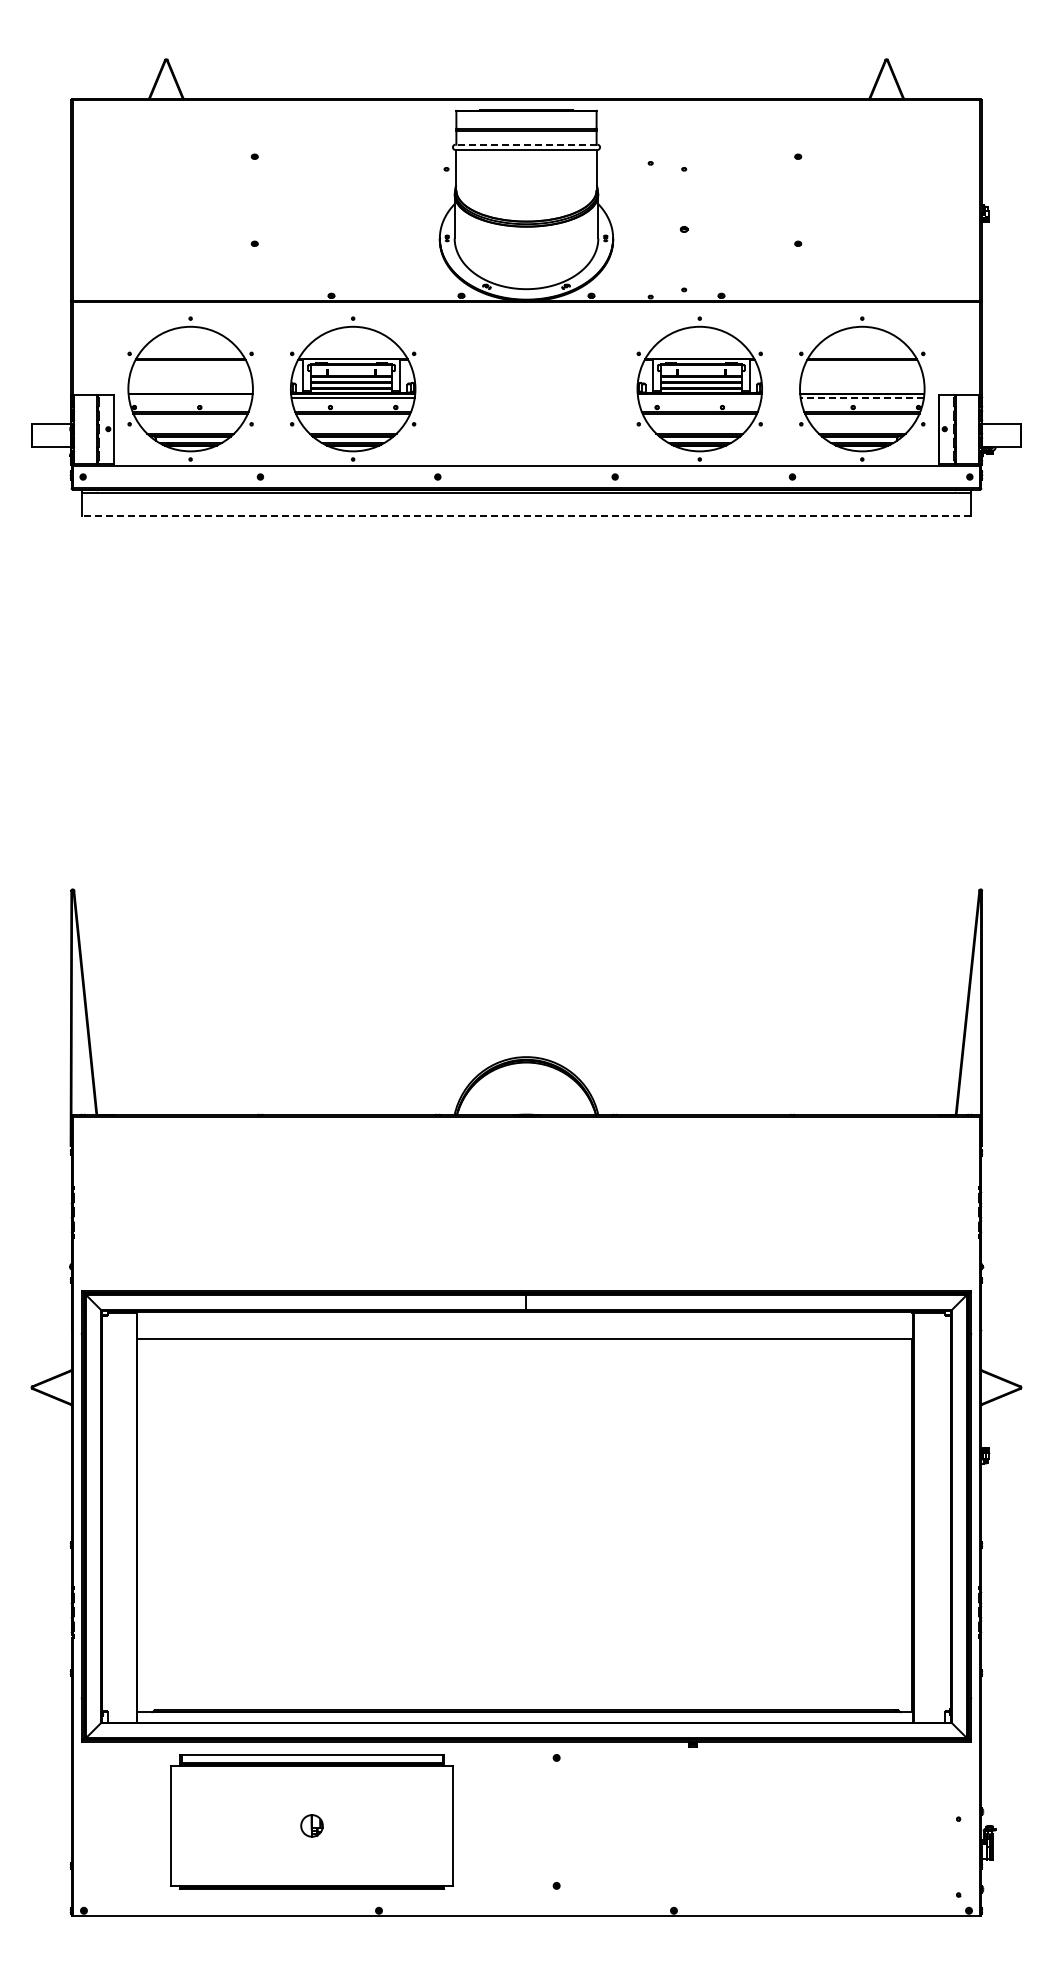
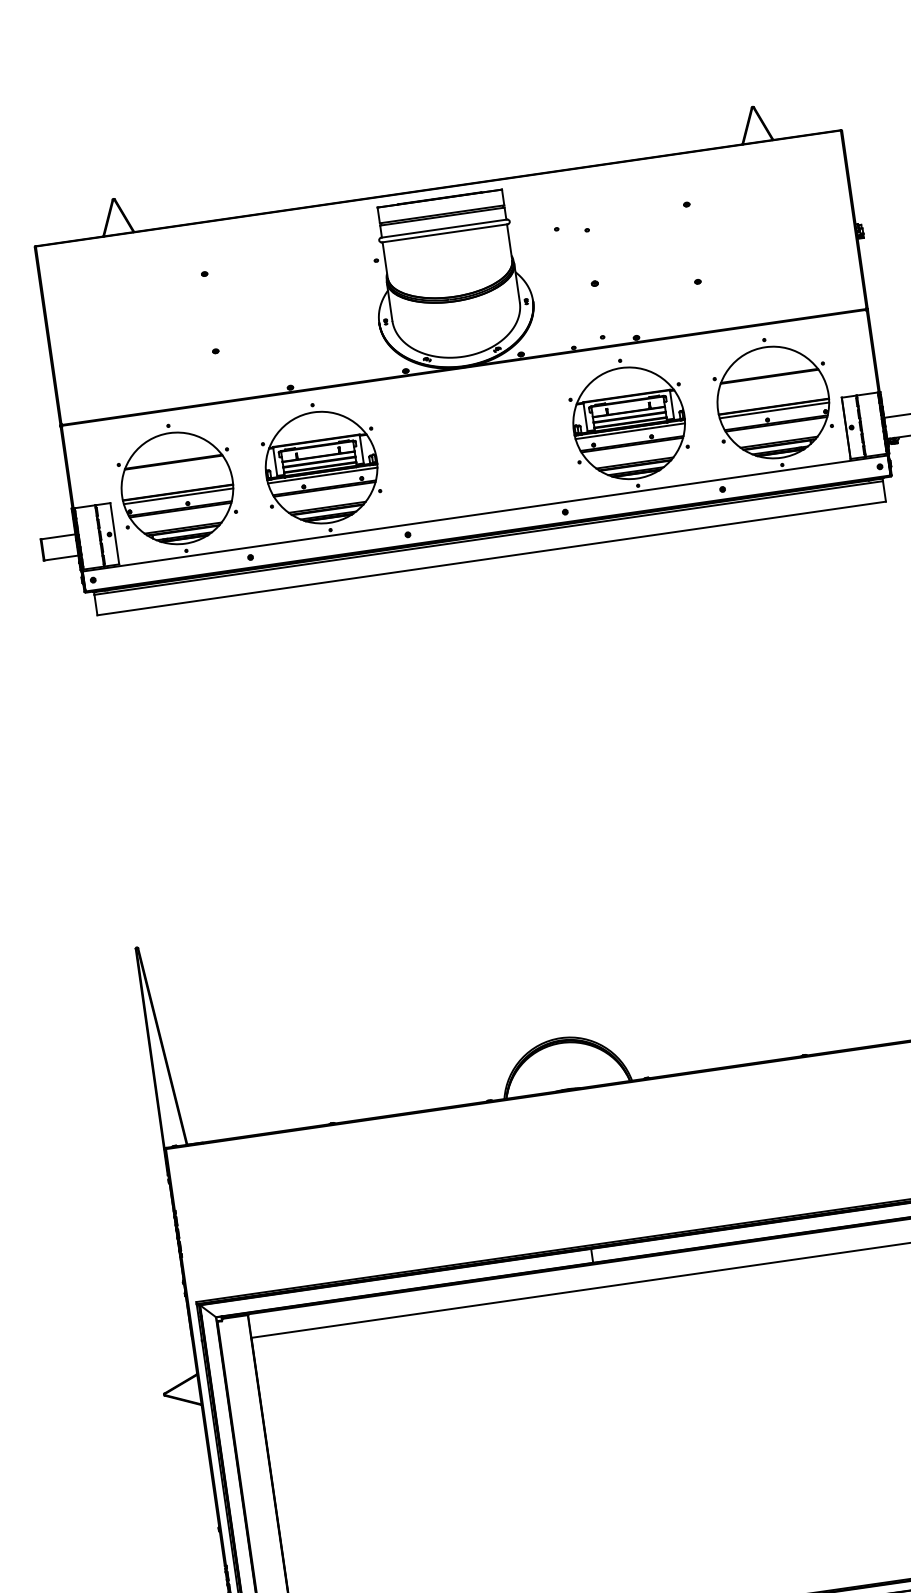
line: (526, 144) -> (444, 228), dashed -> solid
line: (190, 398) -> (178, 496), added
line: (699, 398) -> (630, 431), added
line: (862, 398) -> (774, 410), dashed -> solid
line: (525, 516) -> (490, 558), dashed -> solid

